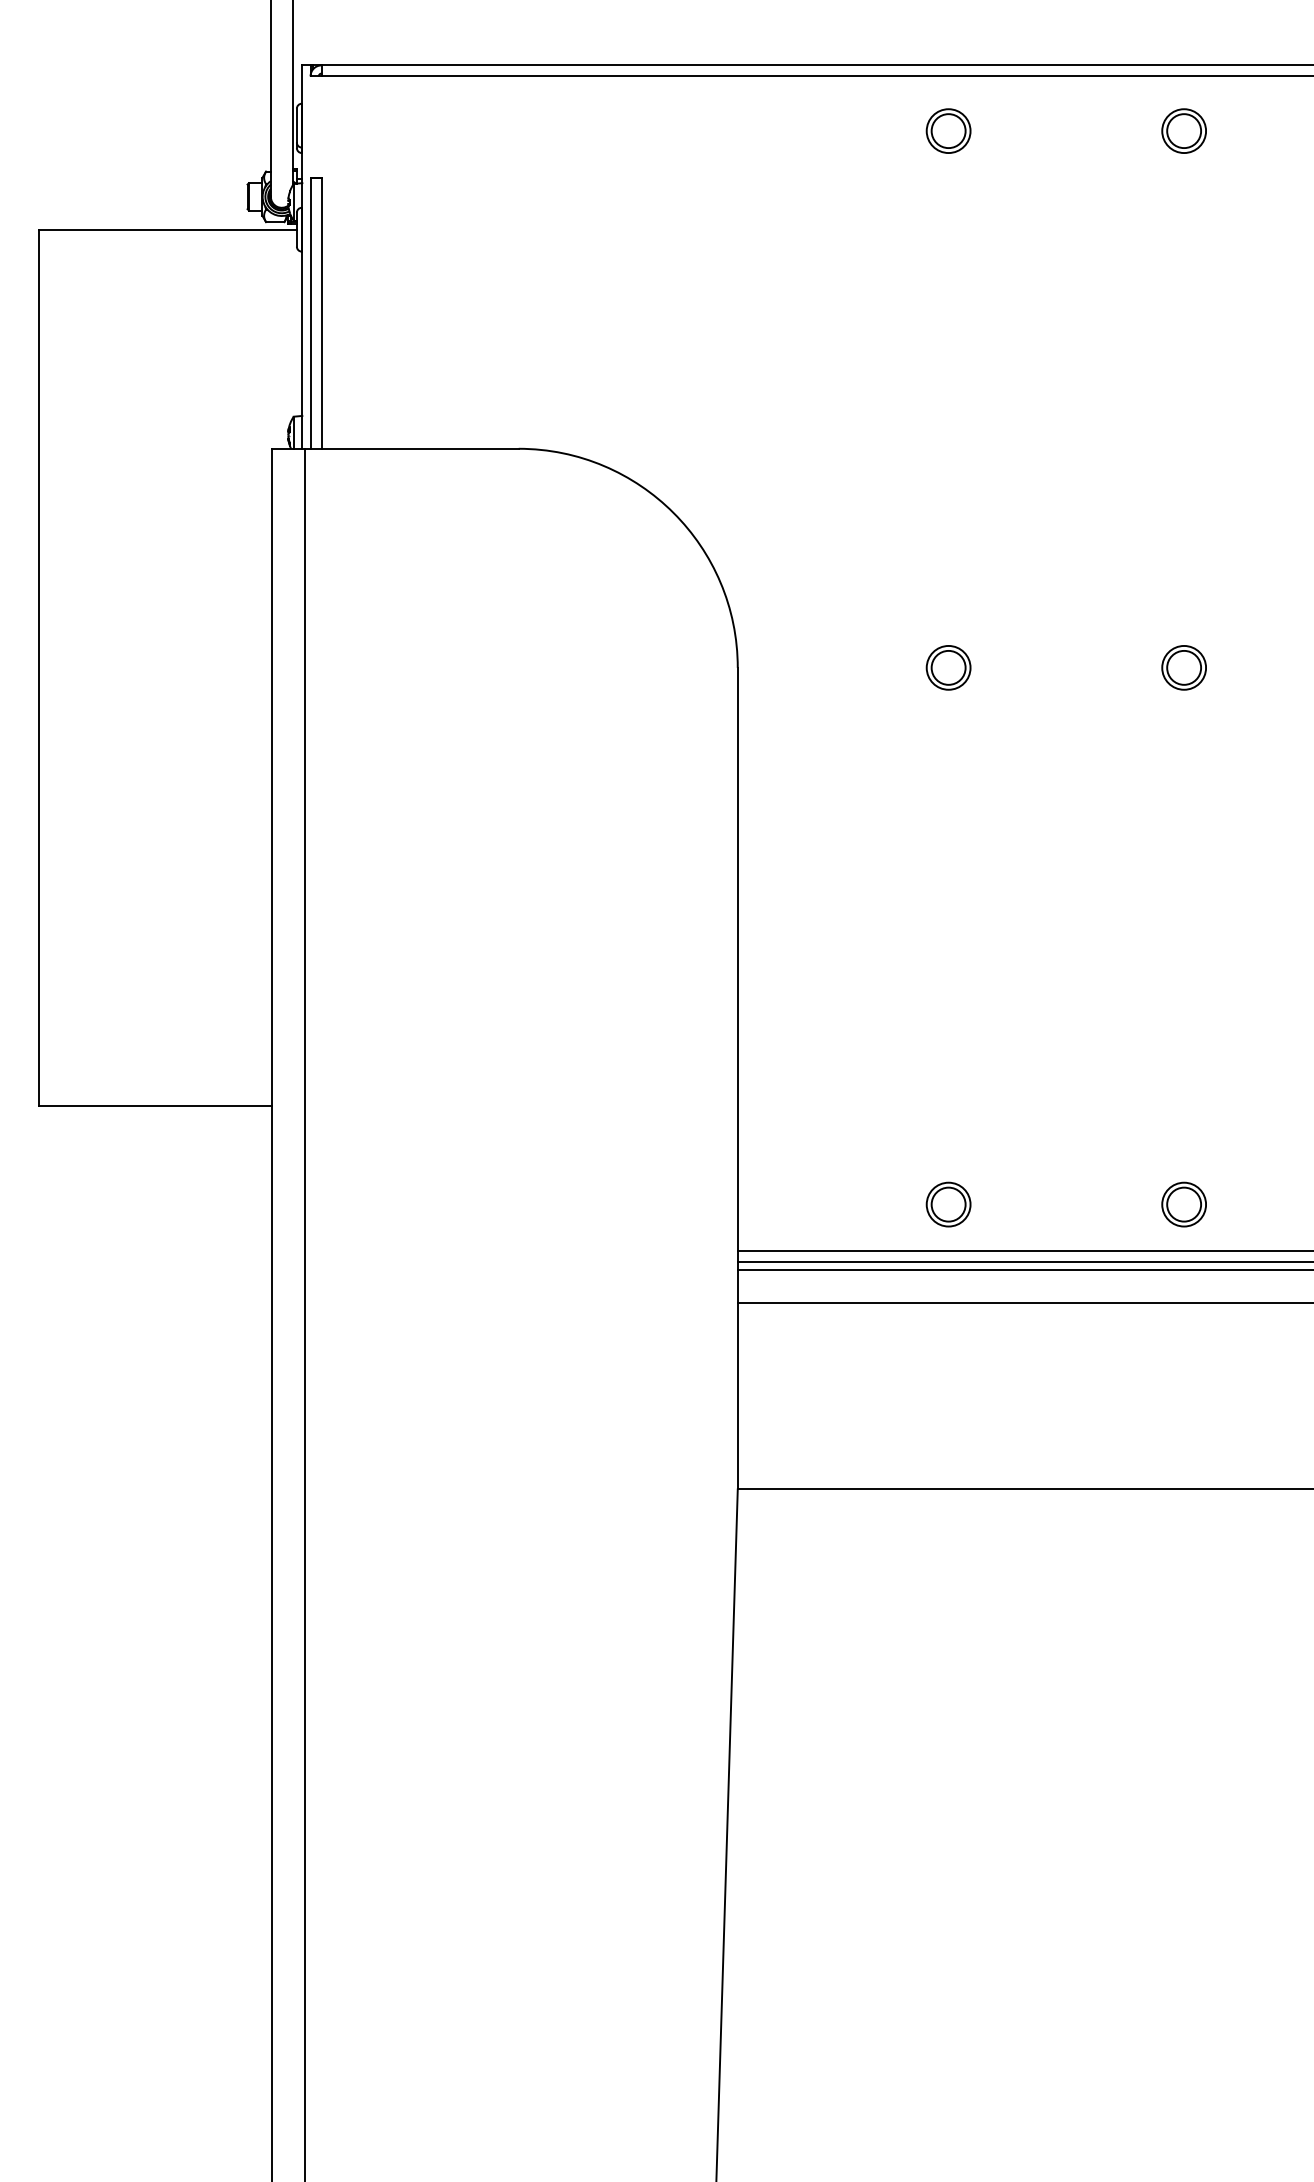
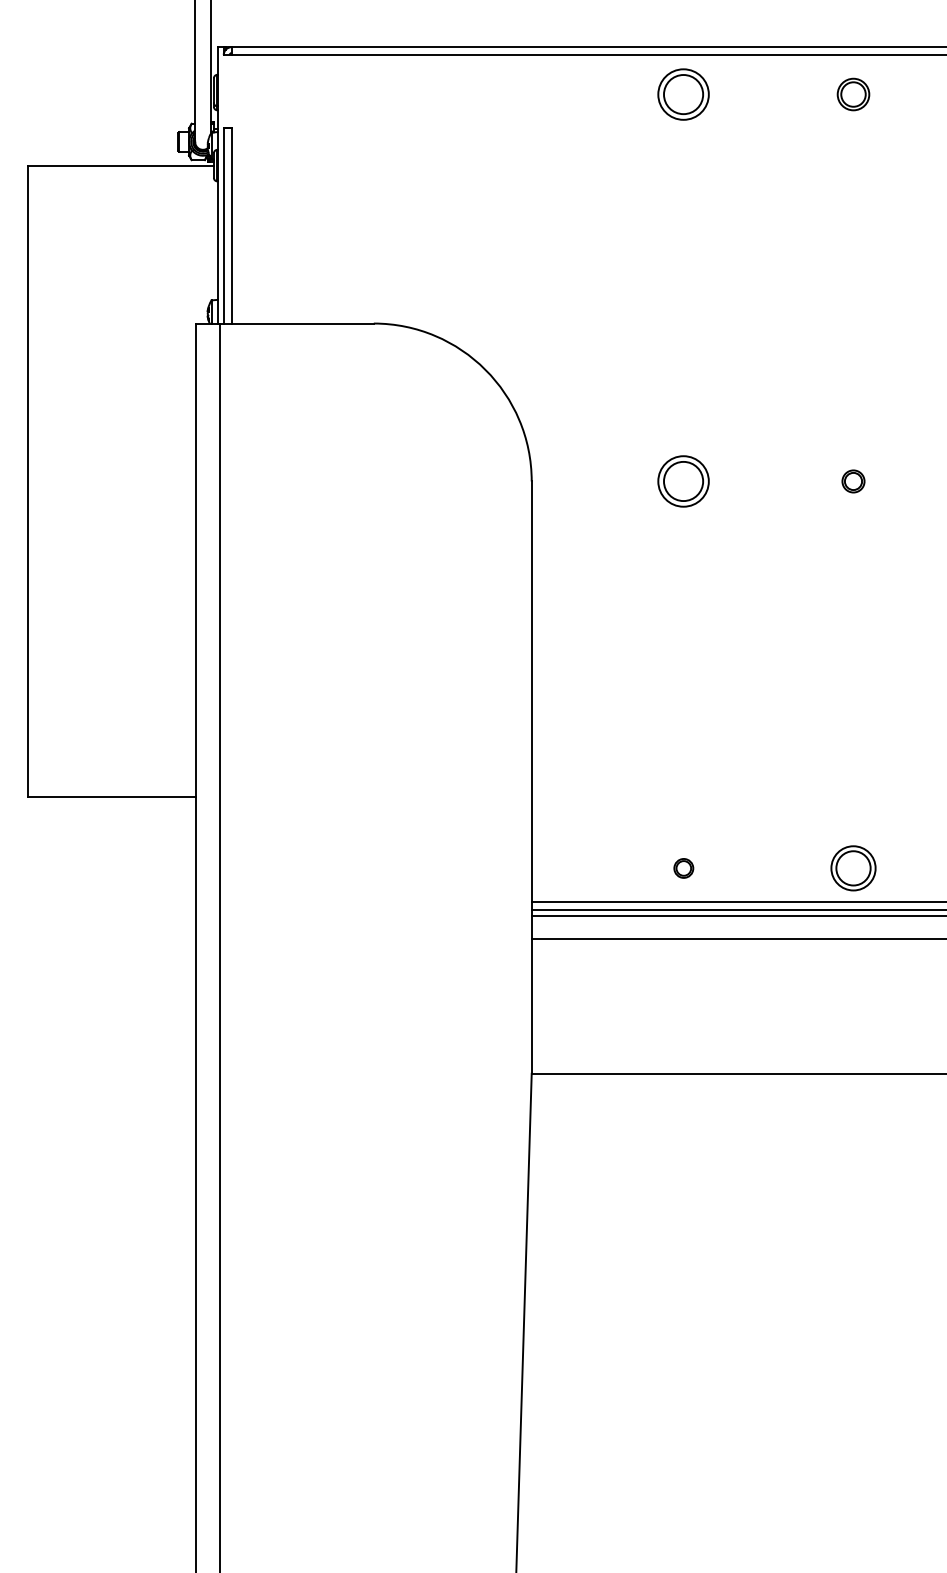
part: (948, 131) -> (683, 94), size x1.6
part: (948, 667) -> (683, 481), size x1.6
part: (1184, 667) -> (853, 481), size x0.7
part: (948, 1204) -> (683, 868), size x0.6
part: (1184, 1204) -> (853, 868), size x1.4

